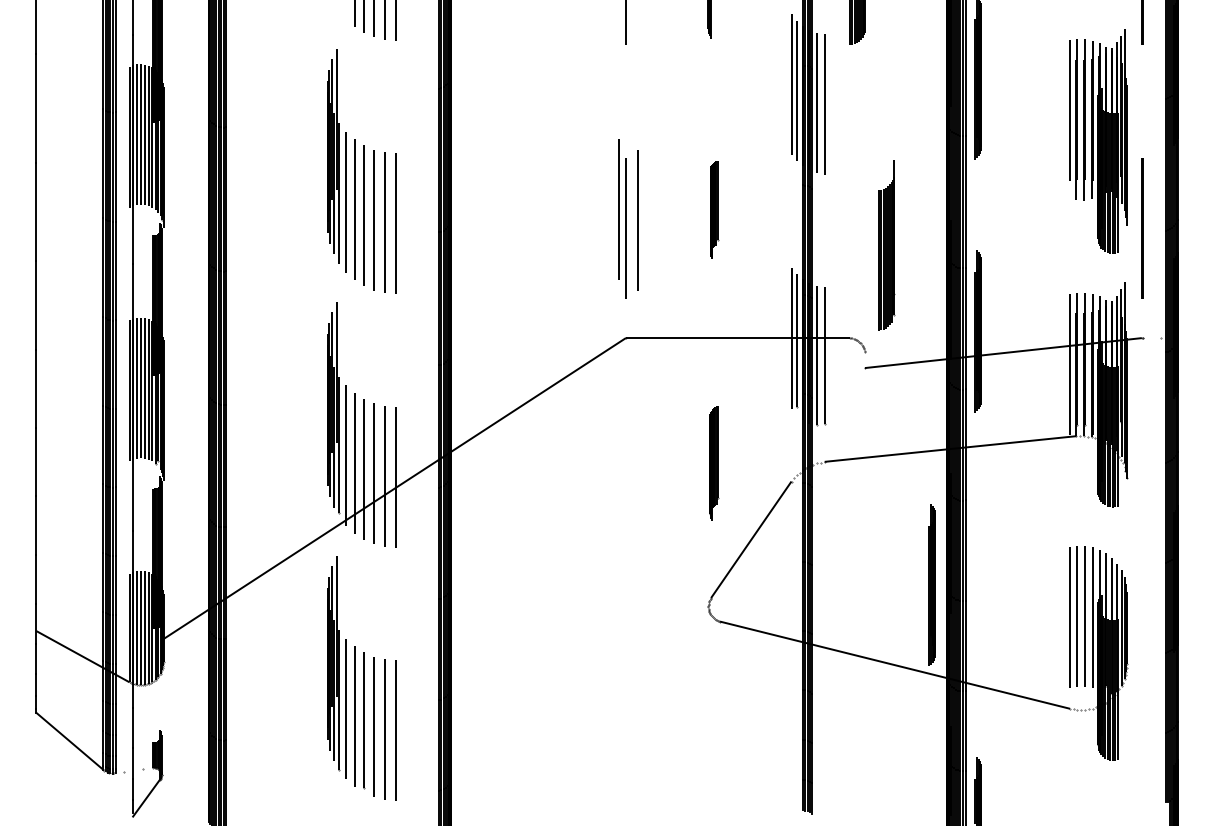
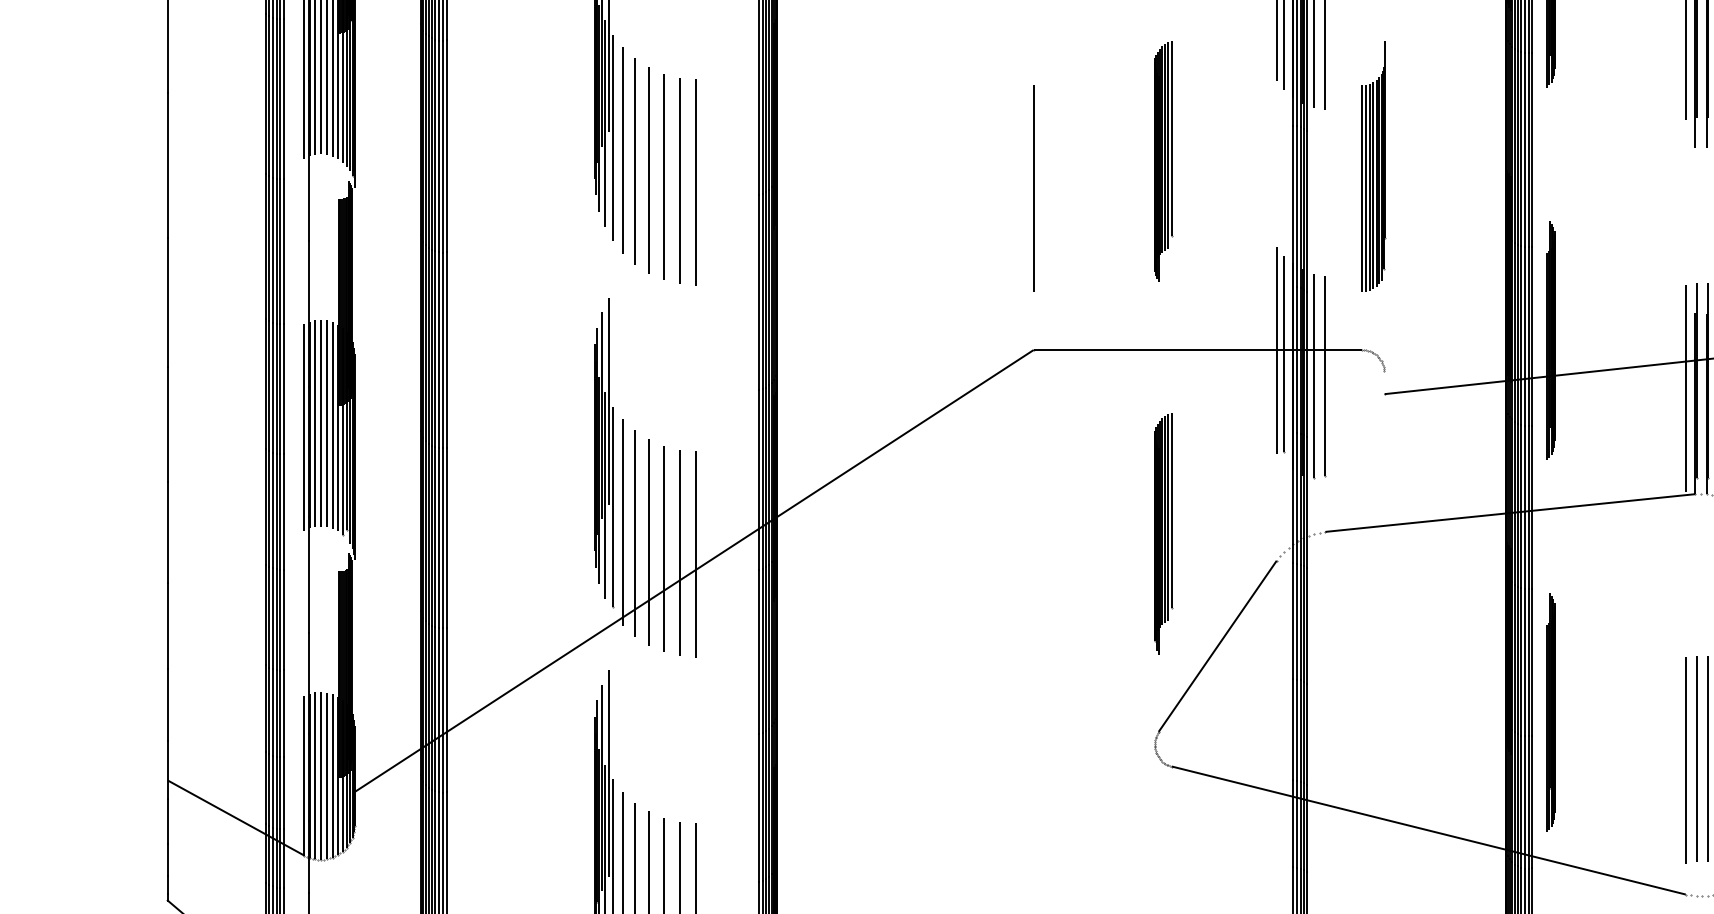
line: (618, 209) -> (1022, 161), removed
part: (714, 209) -> (1163, 161), size x1.67
line: (637, 220) -> (1050, 177), removed
part: (886, 245) -> (1373, 167), moved
part: (714, 462) -> (1163, 532), size x1.43
part: (931, 584) -> (1549, 712), moved

